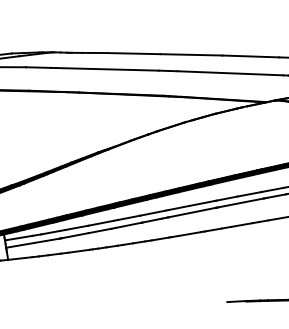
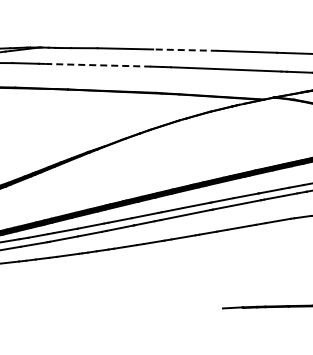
line: (190, 55) -> (184, 50), solid -> dashed
line: (107, 69) -> (97, 65), solid -> dashed

